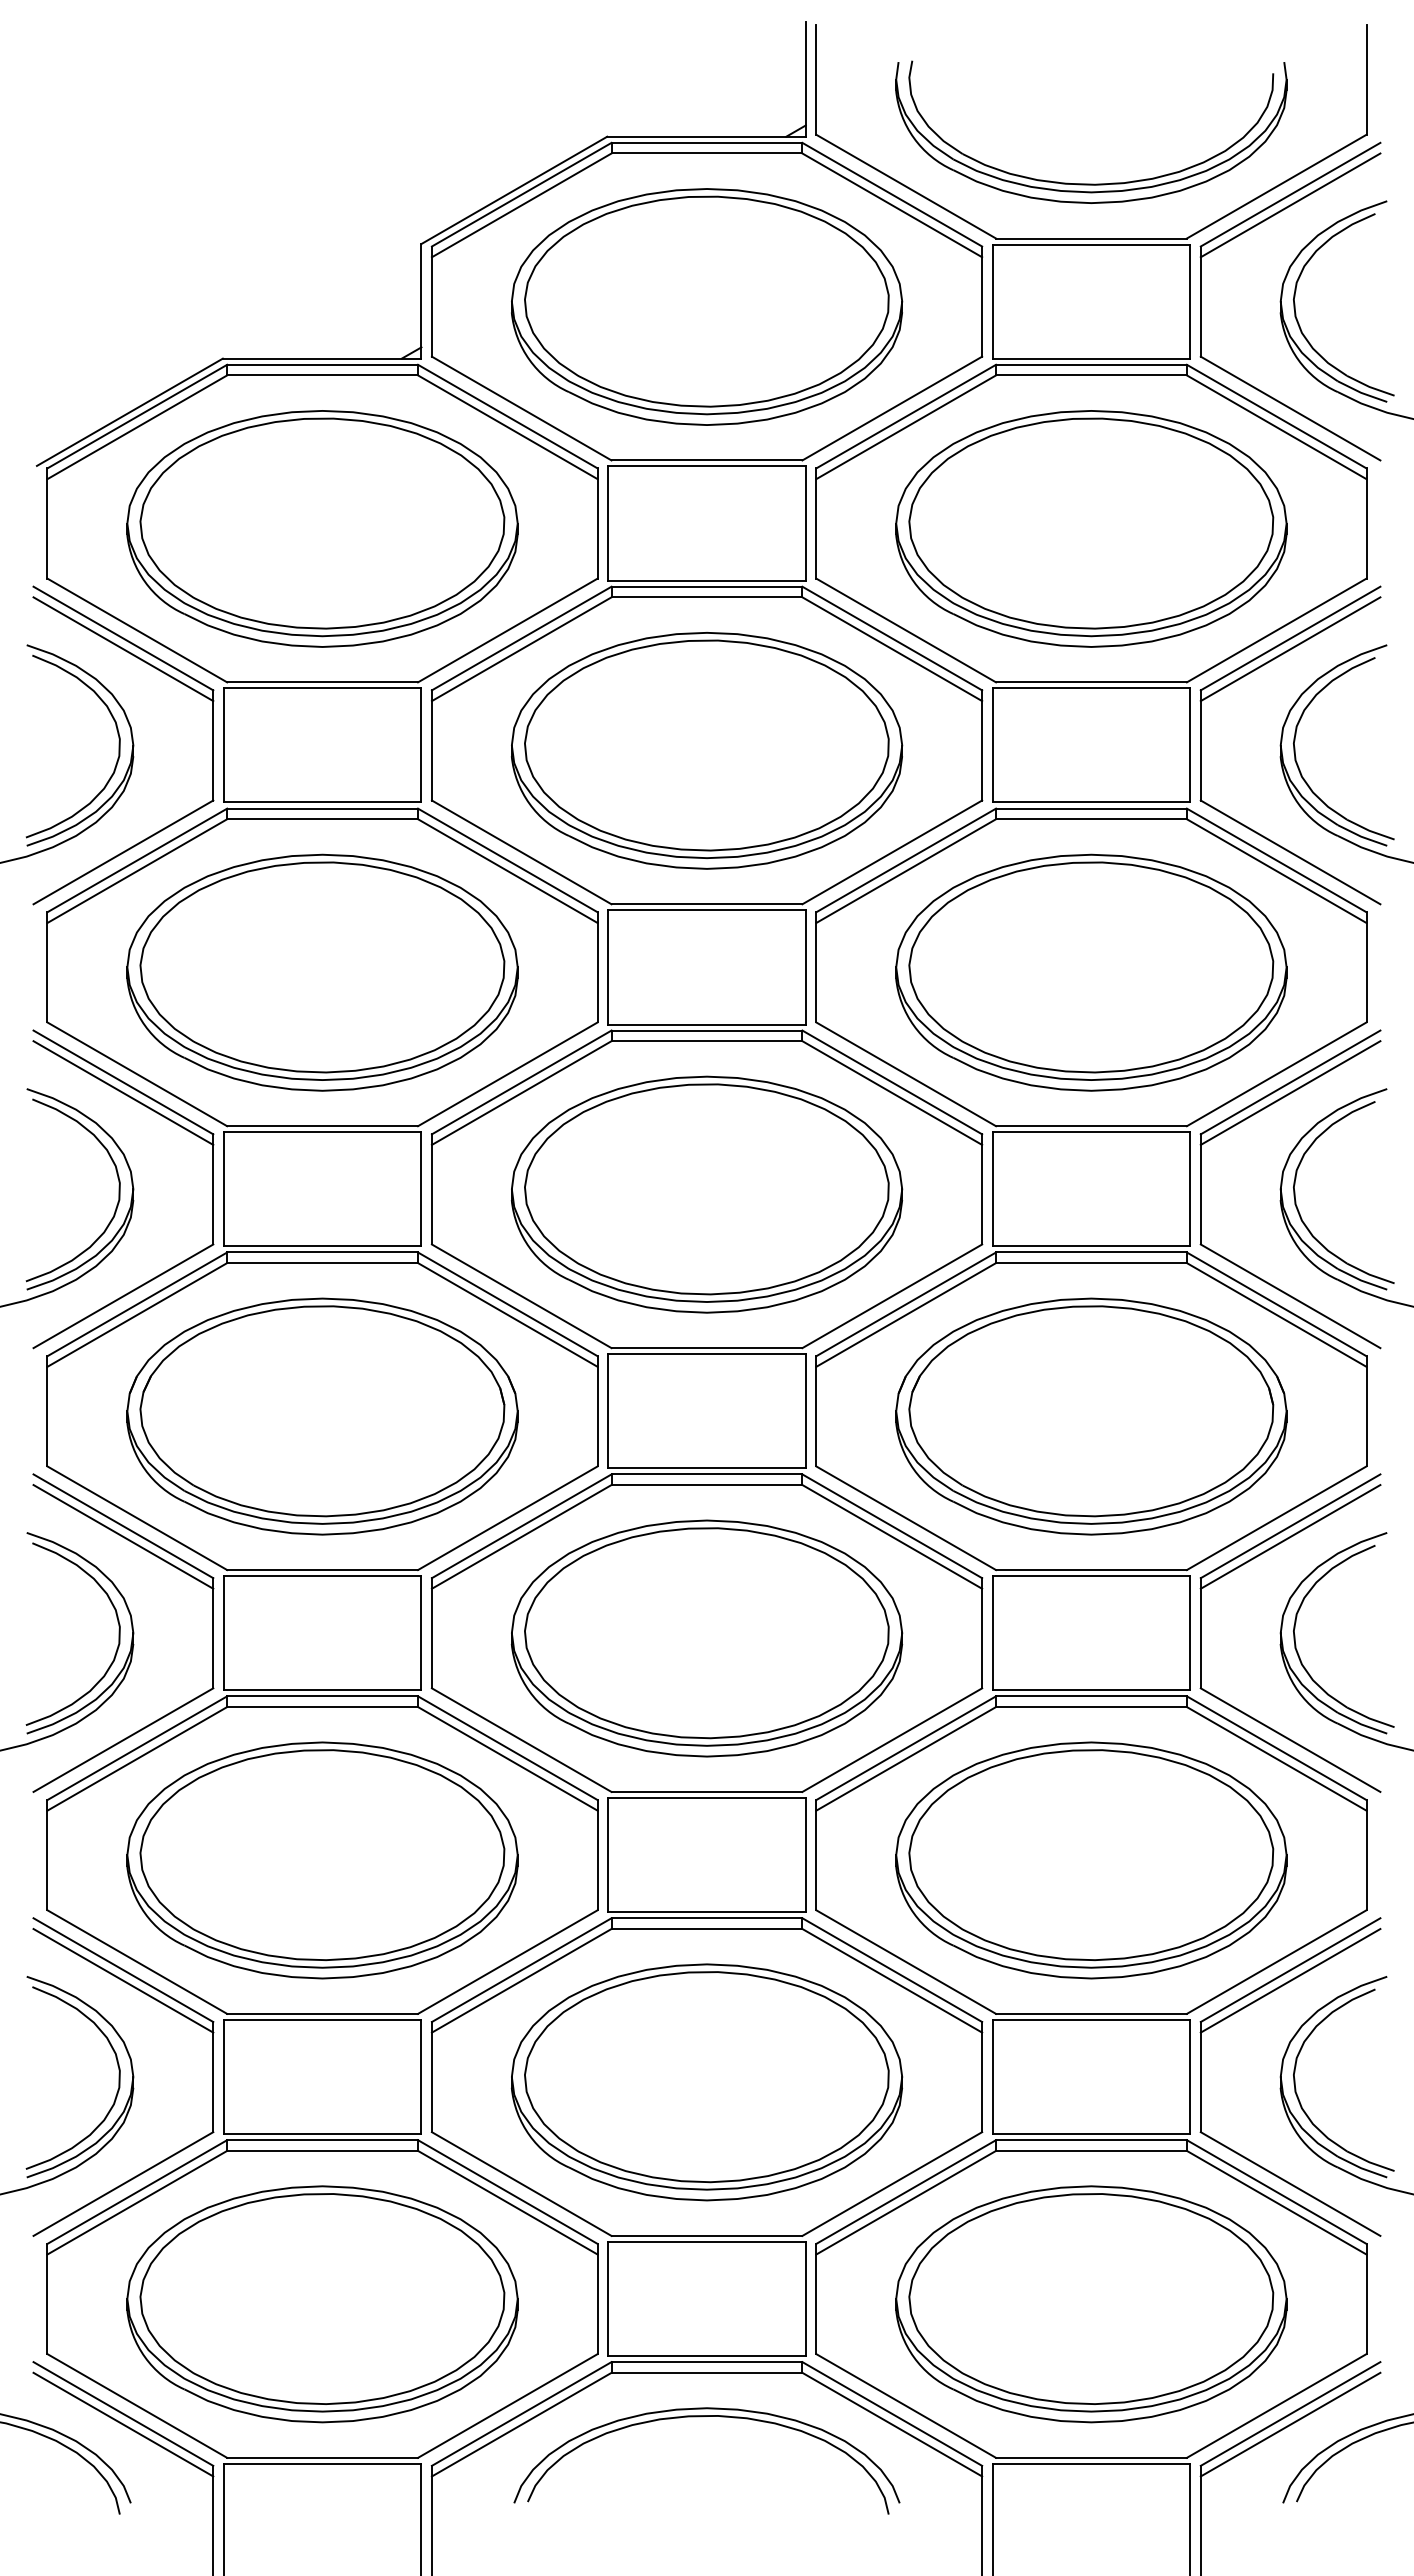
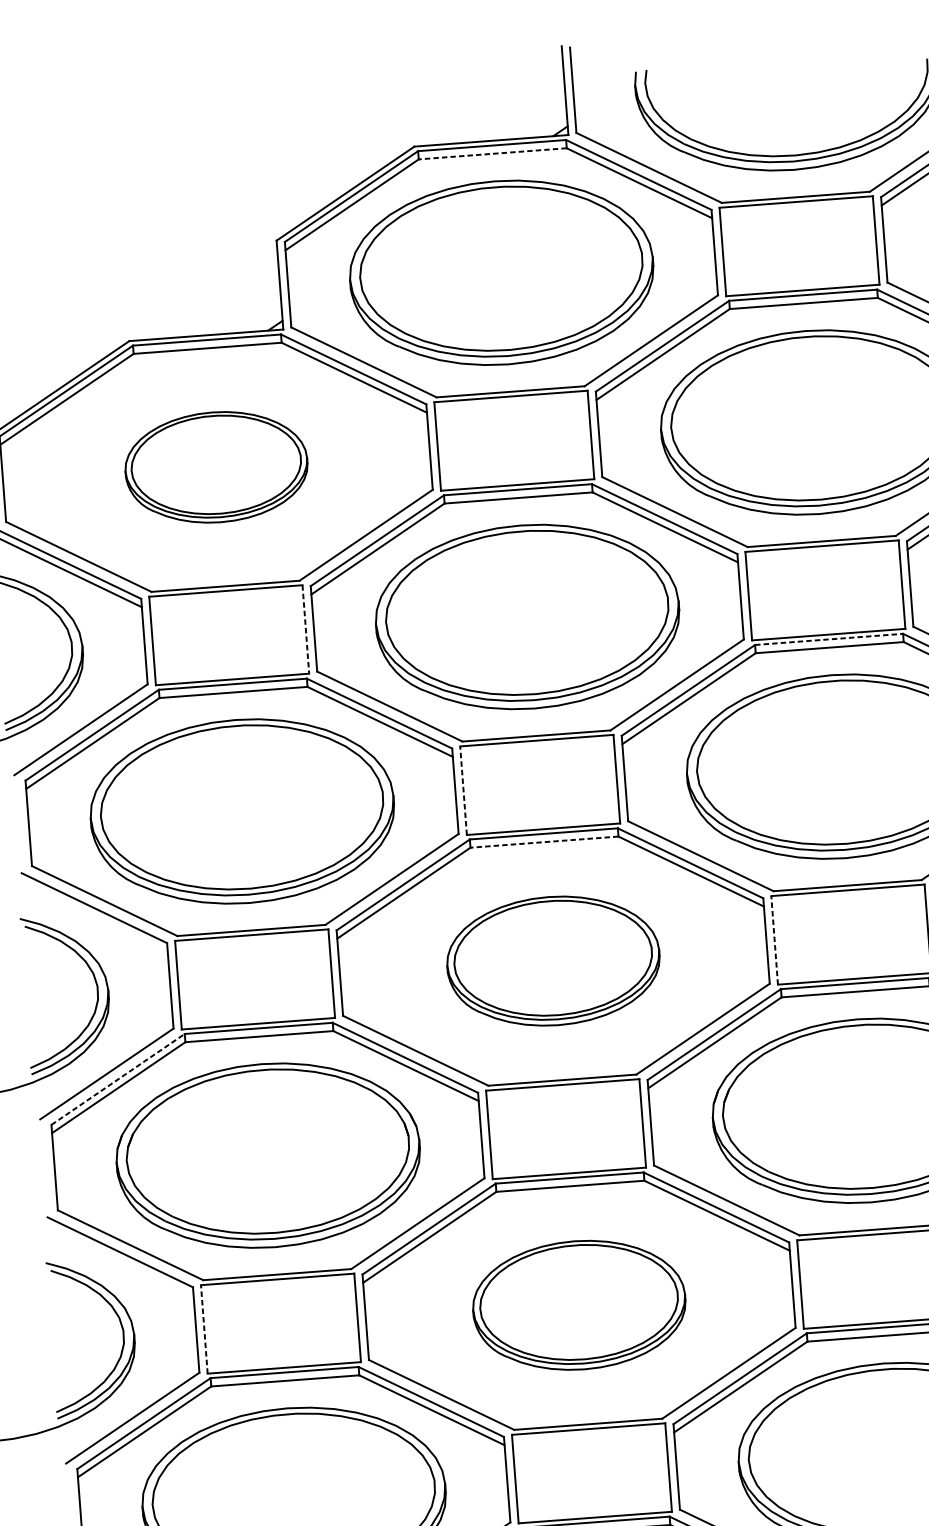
line: (706, 153) -> (492, 153), solid -> dashed
part: (322, 528) -> (216, 467), size x0.6
line: (421, 745) -> (305, 629), solid -> dashed
line: (1091, 808) -> (829, 639), solid -> dashed
line: (608, 966) -> (463, 789), solid -> dashed
line: (706, 1041) -> (544, 842), solid -> dashed
line: (123, 1092) -> (95, 915), removed
line: (992, 1188) -> (774, 939), solid -> dashed
part: (706, 1194) -> (553, 961), size x0.7
line: (137, 1304) -> (118, 1079), solid -> dashed
line: (123, 1536) -> (120, 1260), removed
line: (223, 1632) -> (204, 1328), solid -> dashed
part: (706, 1638) -> (578, 1305), size x0.7

